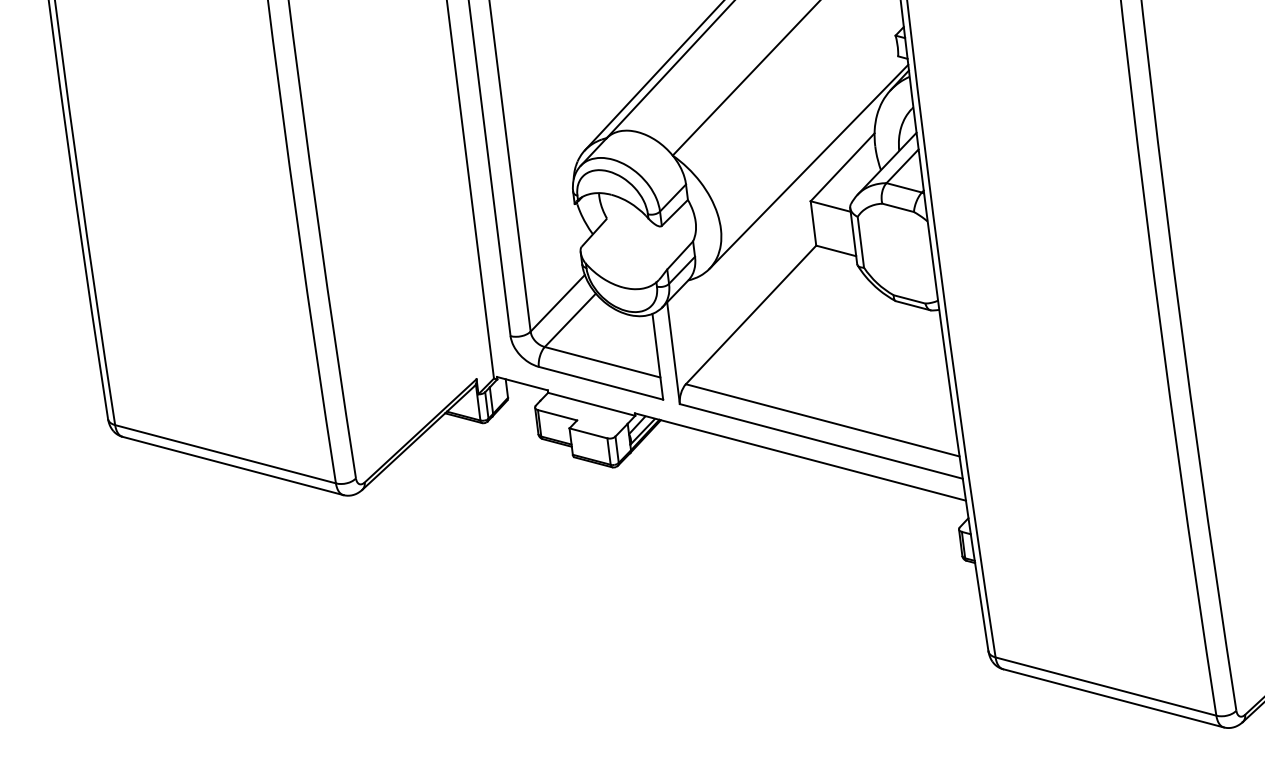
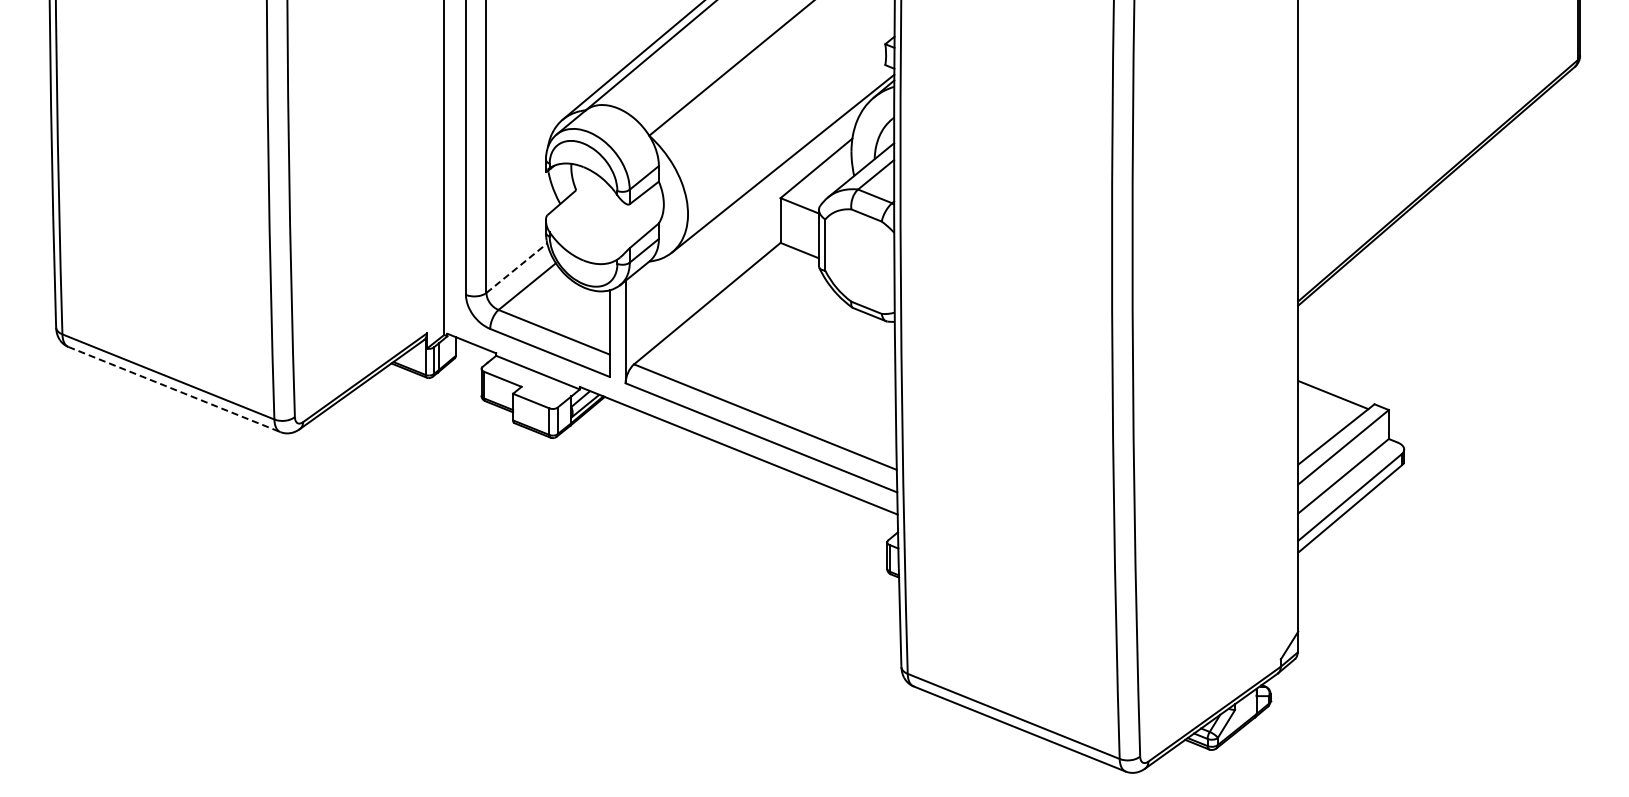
line: (558, 302) -> (517, 267), solid -> dashed
line: (233, 465) -> (174, 389), solid -> dashed

